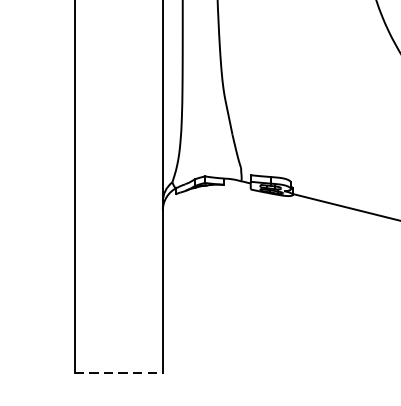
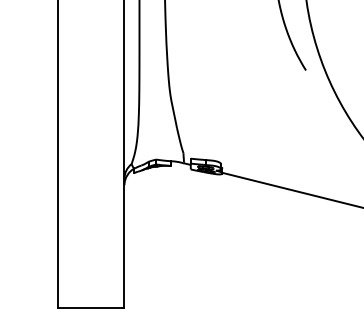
line: (119, 372) -> (91, 307), dashed -> solid

